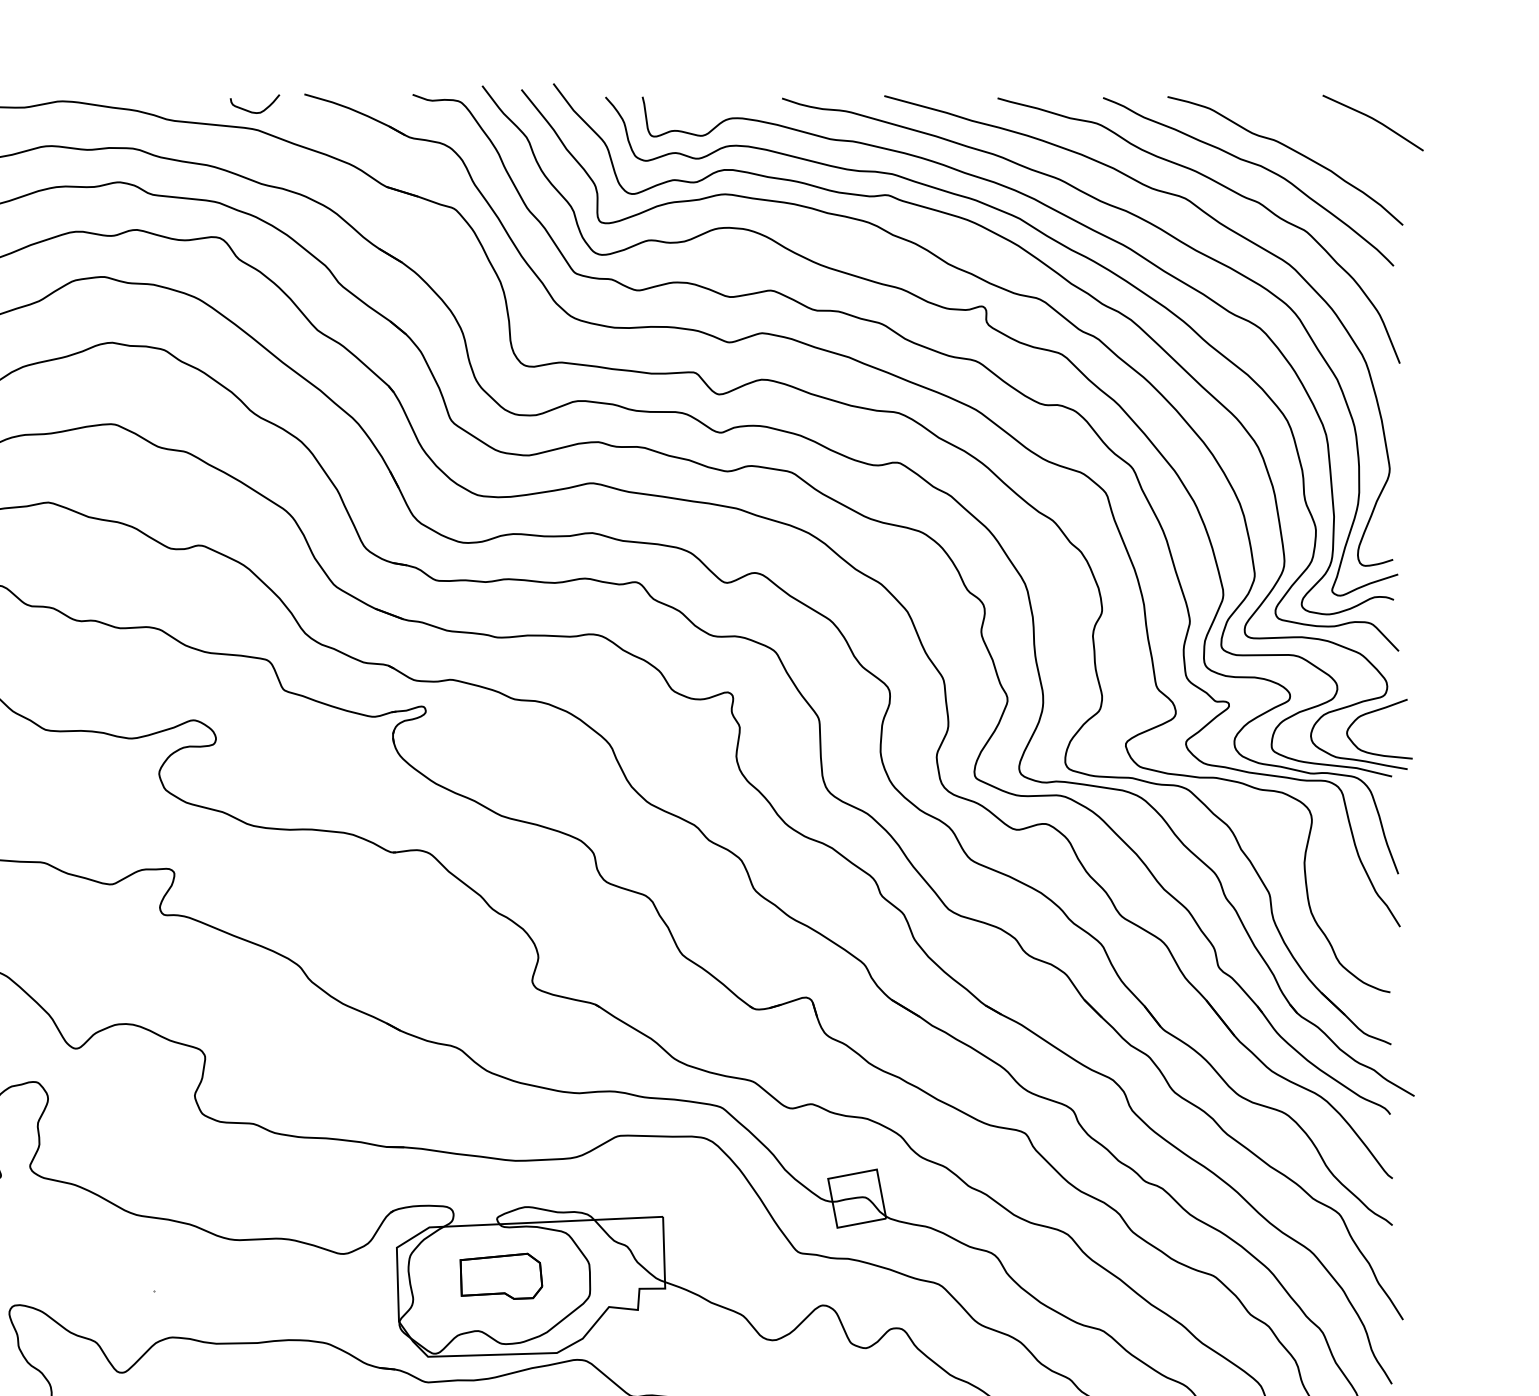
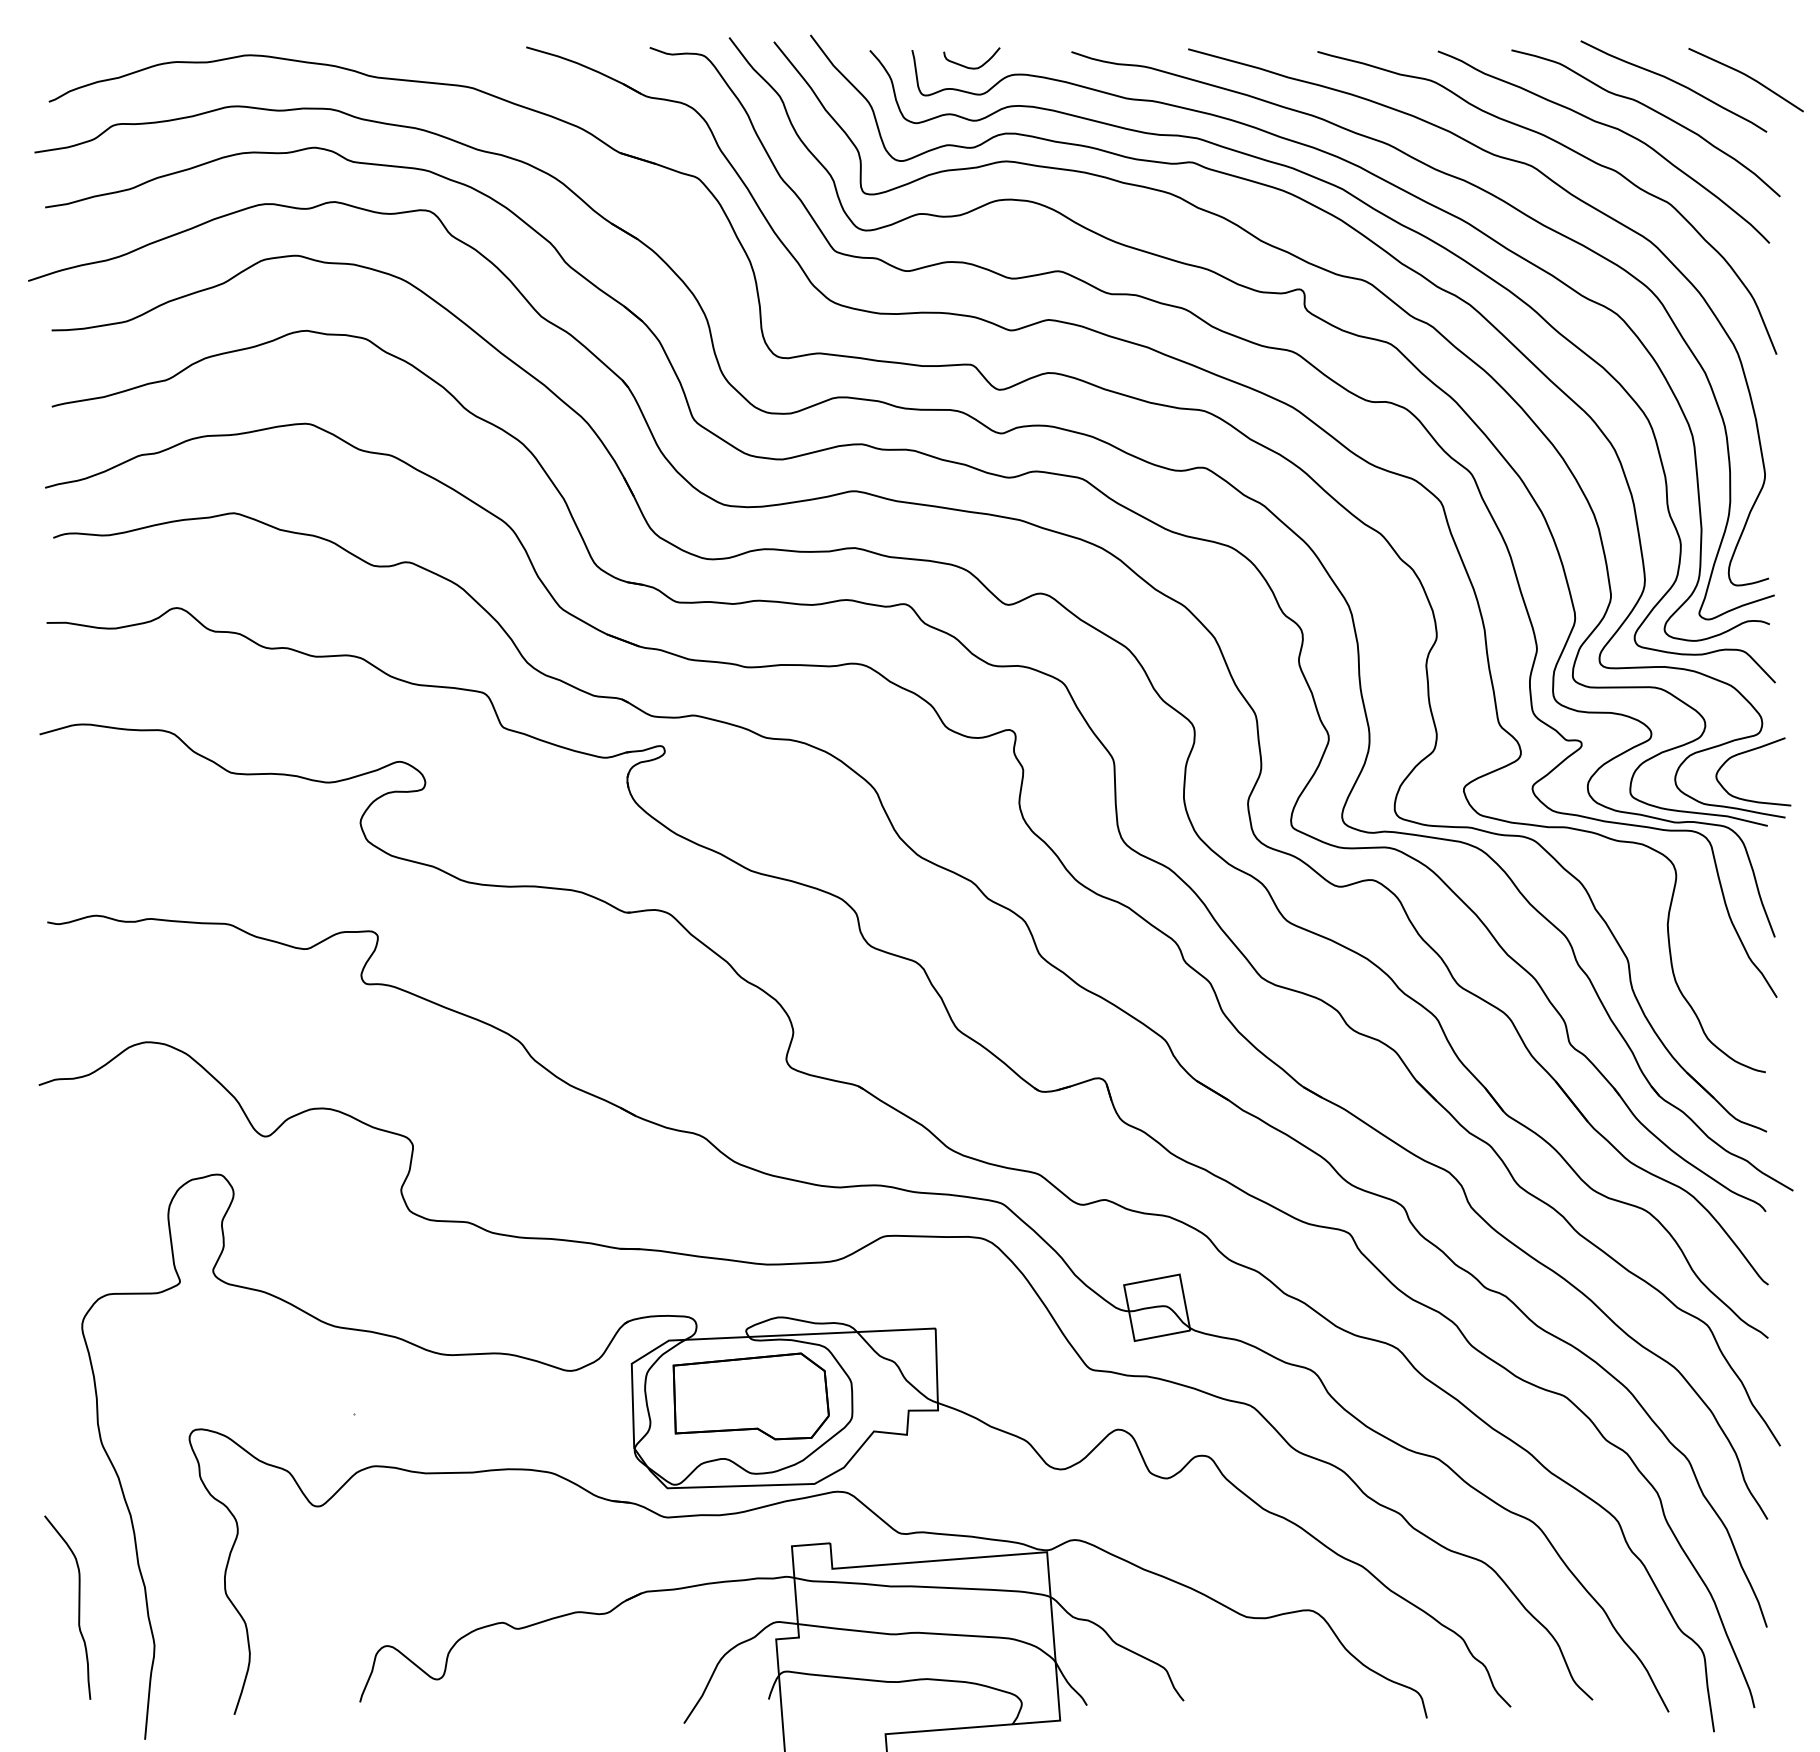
curve: (251, 111) -> (967, 66), moved
curve: (1311, 126) -> (1675, 83), added
part: (500, 1276) -> (750, 1396), size x1.67

